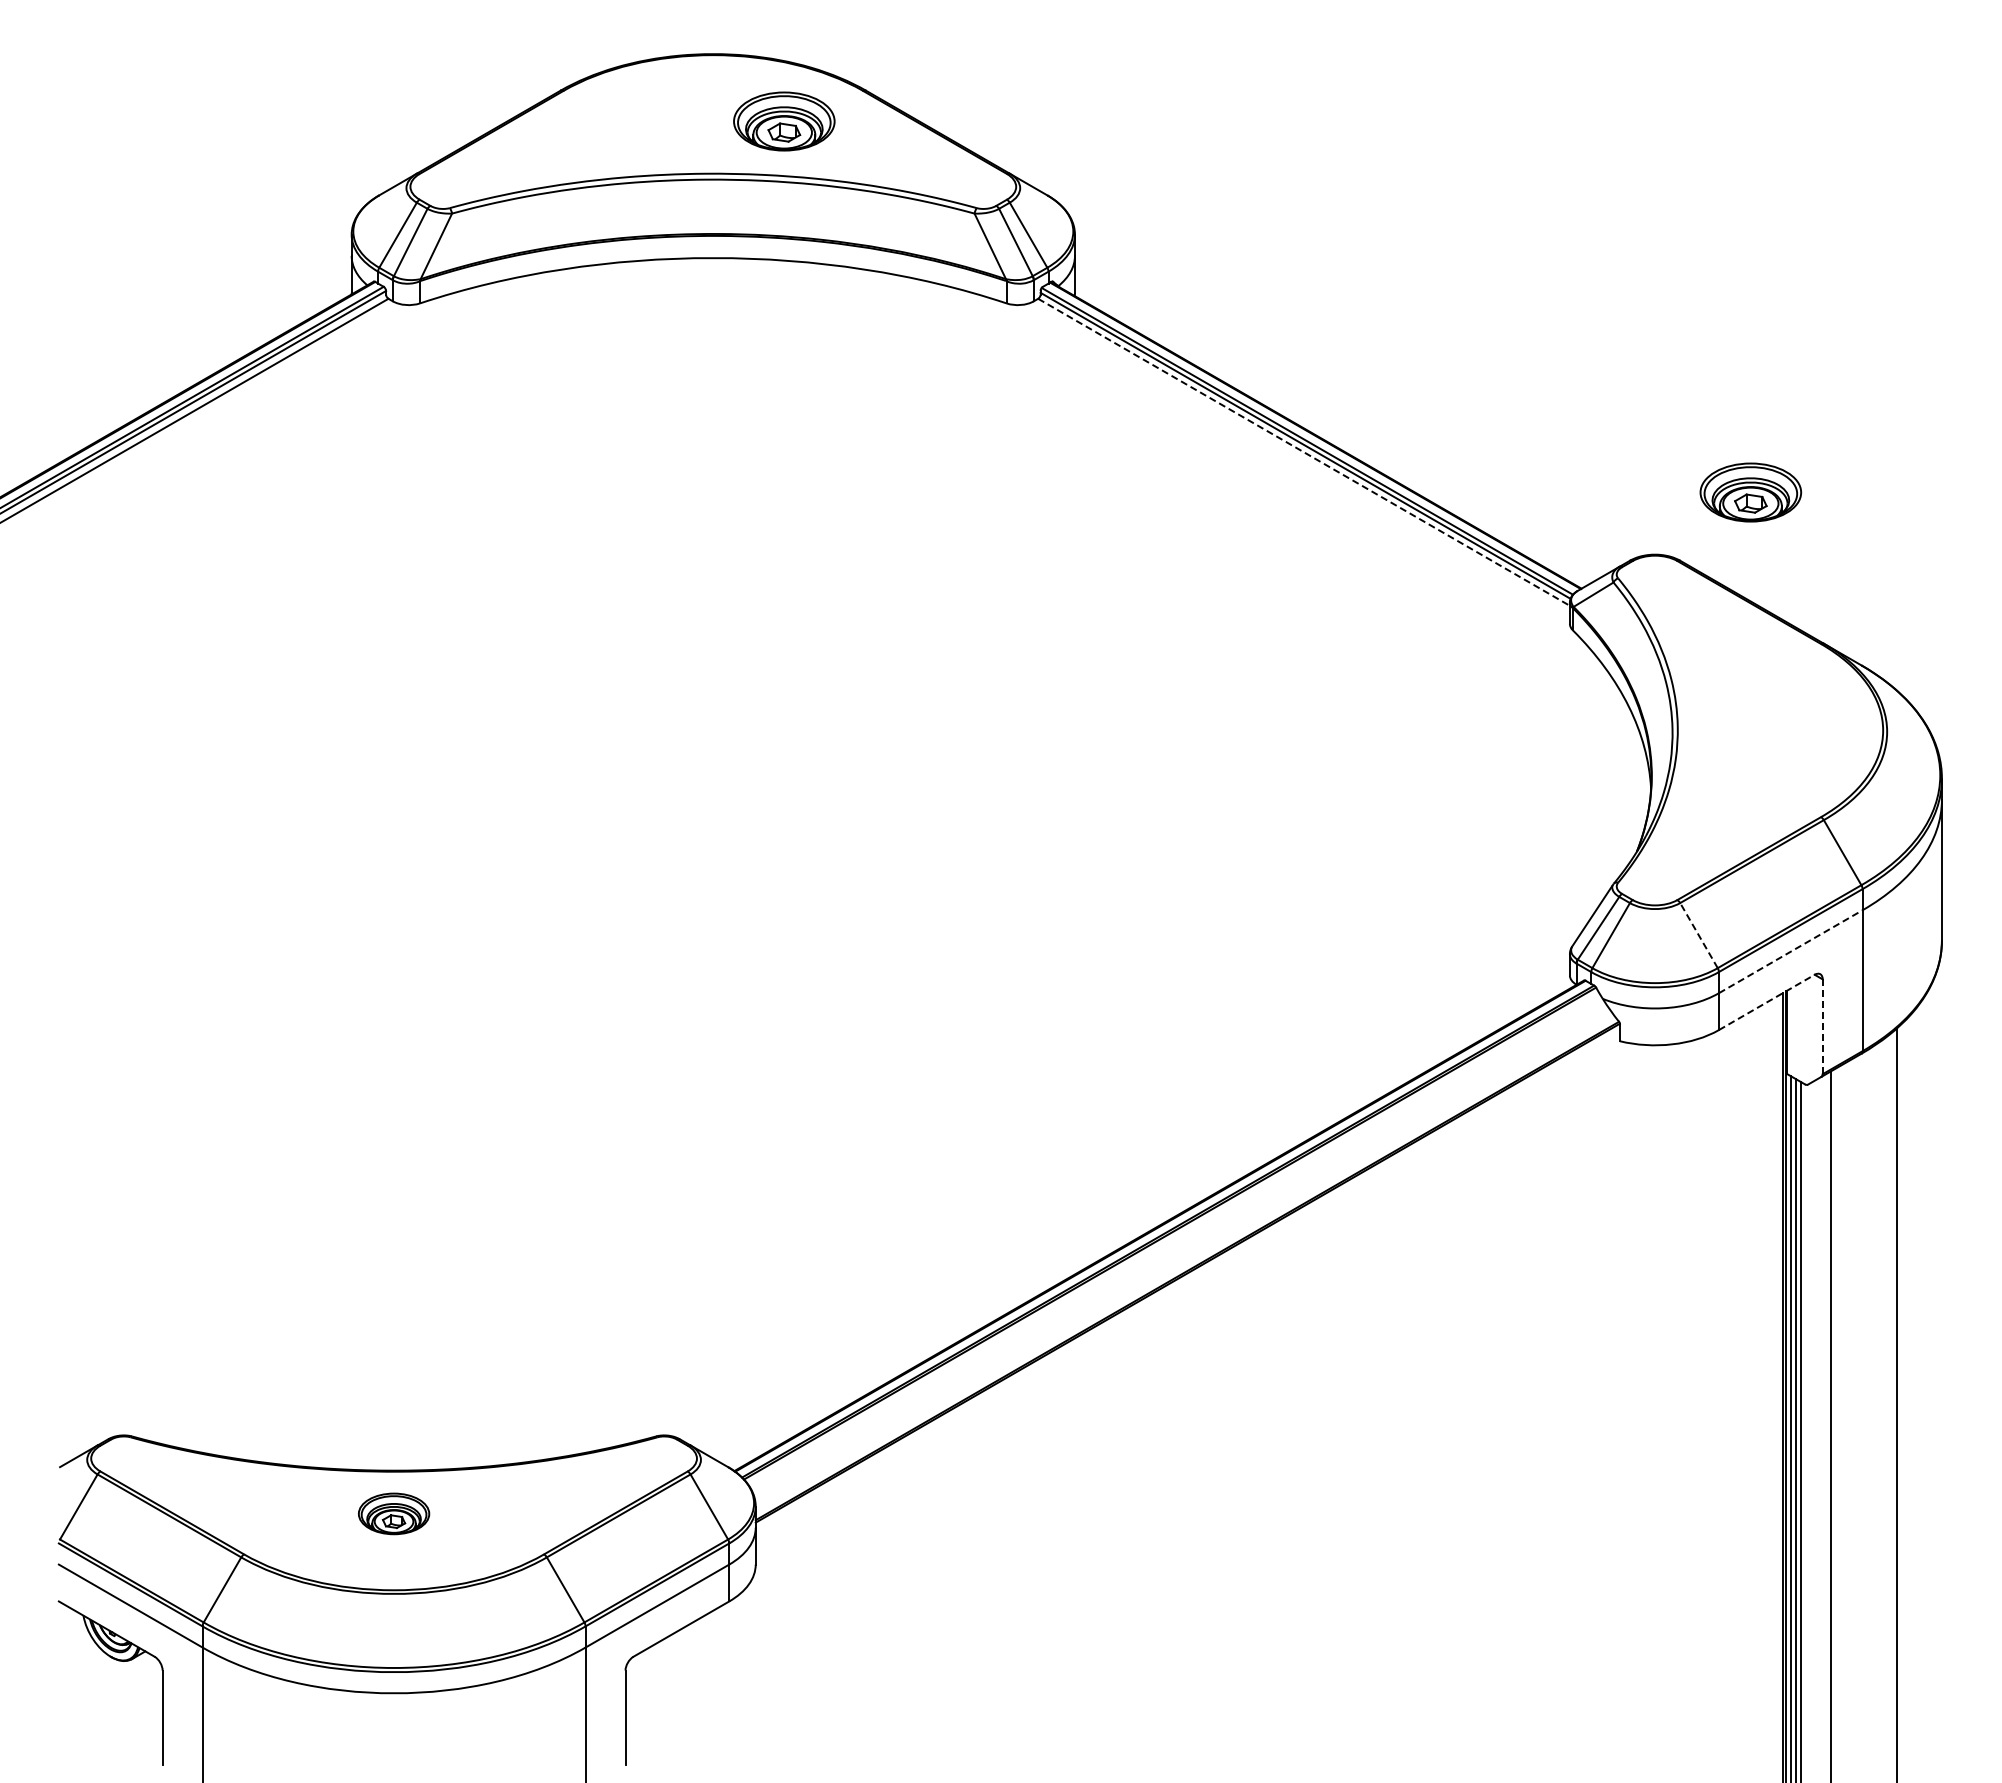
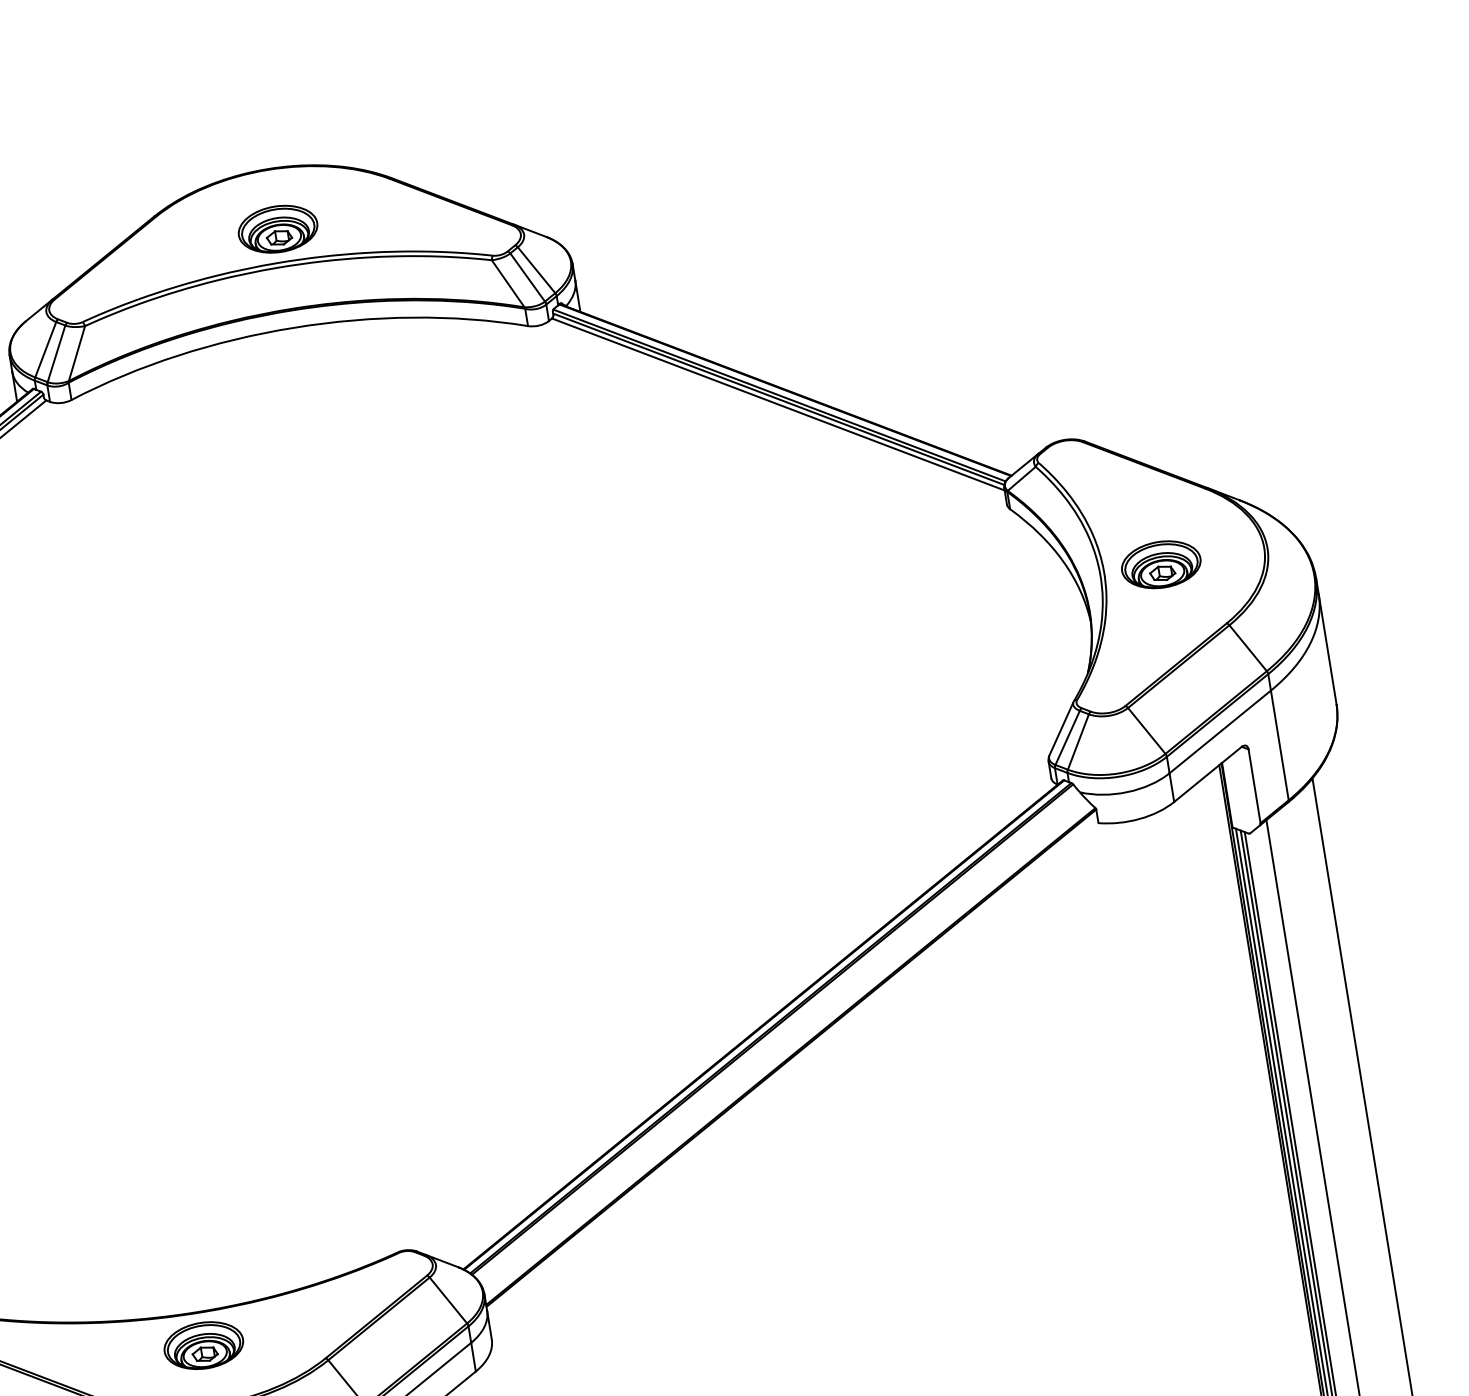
part: (784, 121) -> (278, 229), moved
line: (1304, 452) -> (778, 404), dashed -> solid
part: (1750, 492) -> (1161, 564), moved
line: (1698, 935) -> (1146, 730), dashed -> solid
line: (1790, 951) -> (1220, 731), dashed -> solid
line: (1767, 1002) -> (1208, 774), dashed -> solid
line: (1822, 1027) -> (1254, 786), dashed -> solid
part: (393, 1513) -> (203, 1345), size x1.43

